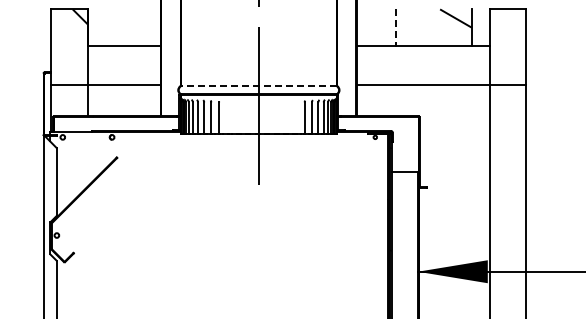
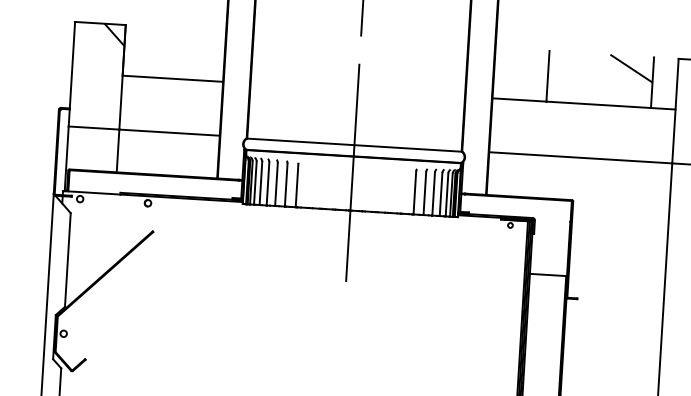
line: (395, 28) -> (547, 77), dashed -> solid
line: (258, 86) -> (353, 145), dashed -> solid

